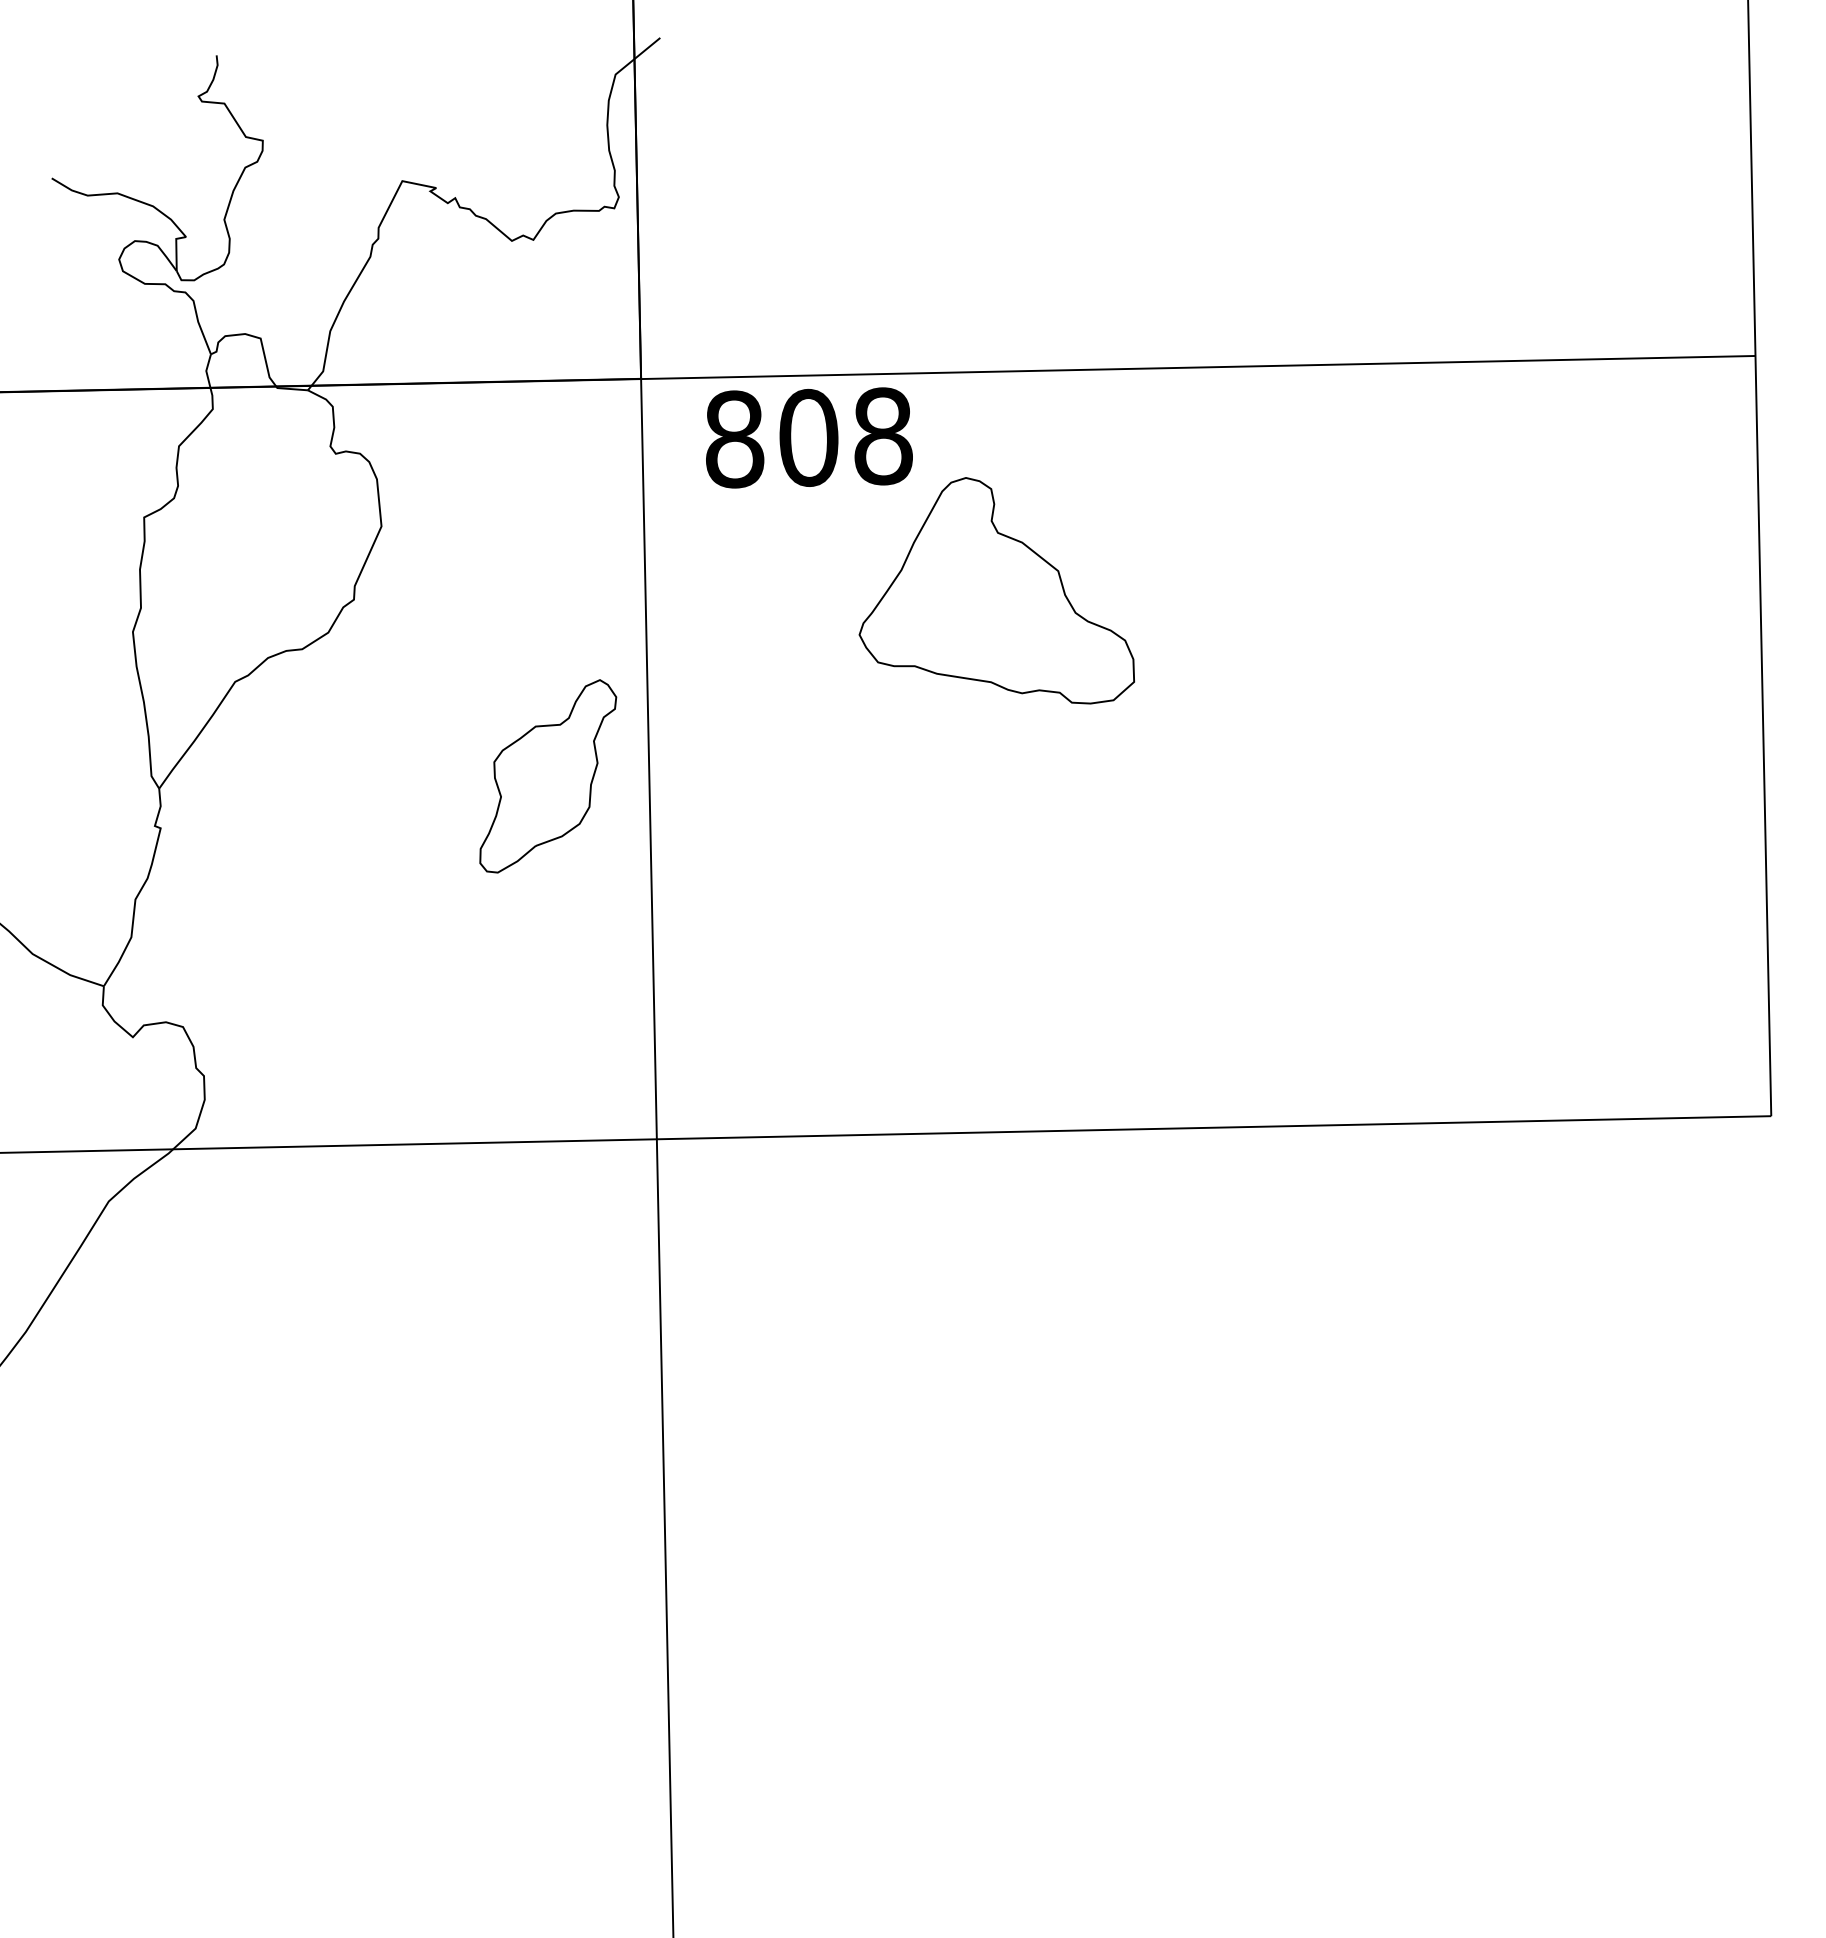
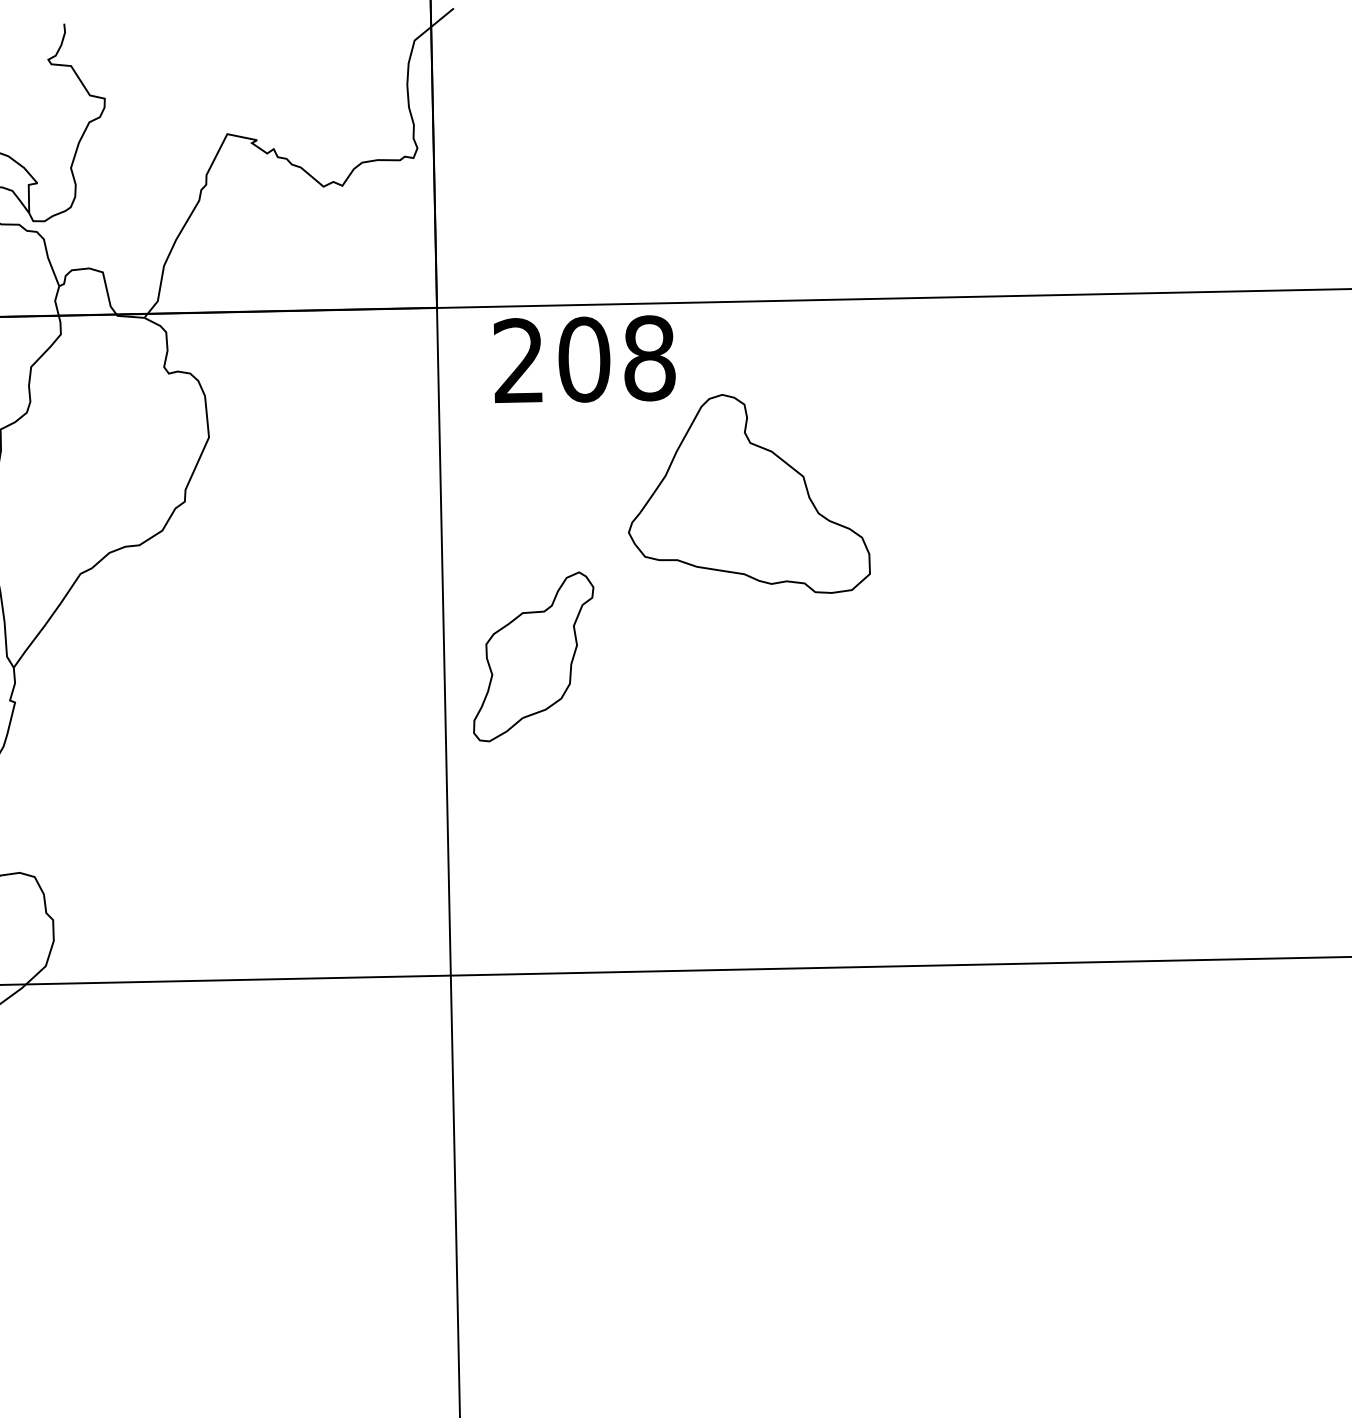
text: (734, 439) -> (519, 361), 808 -> 208
part: (548, 776) -> (533, 657), moved

